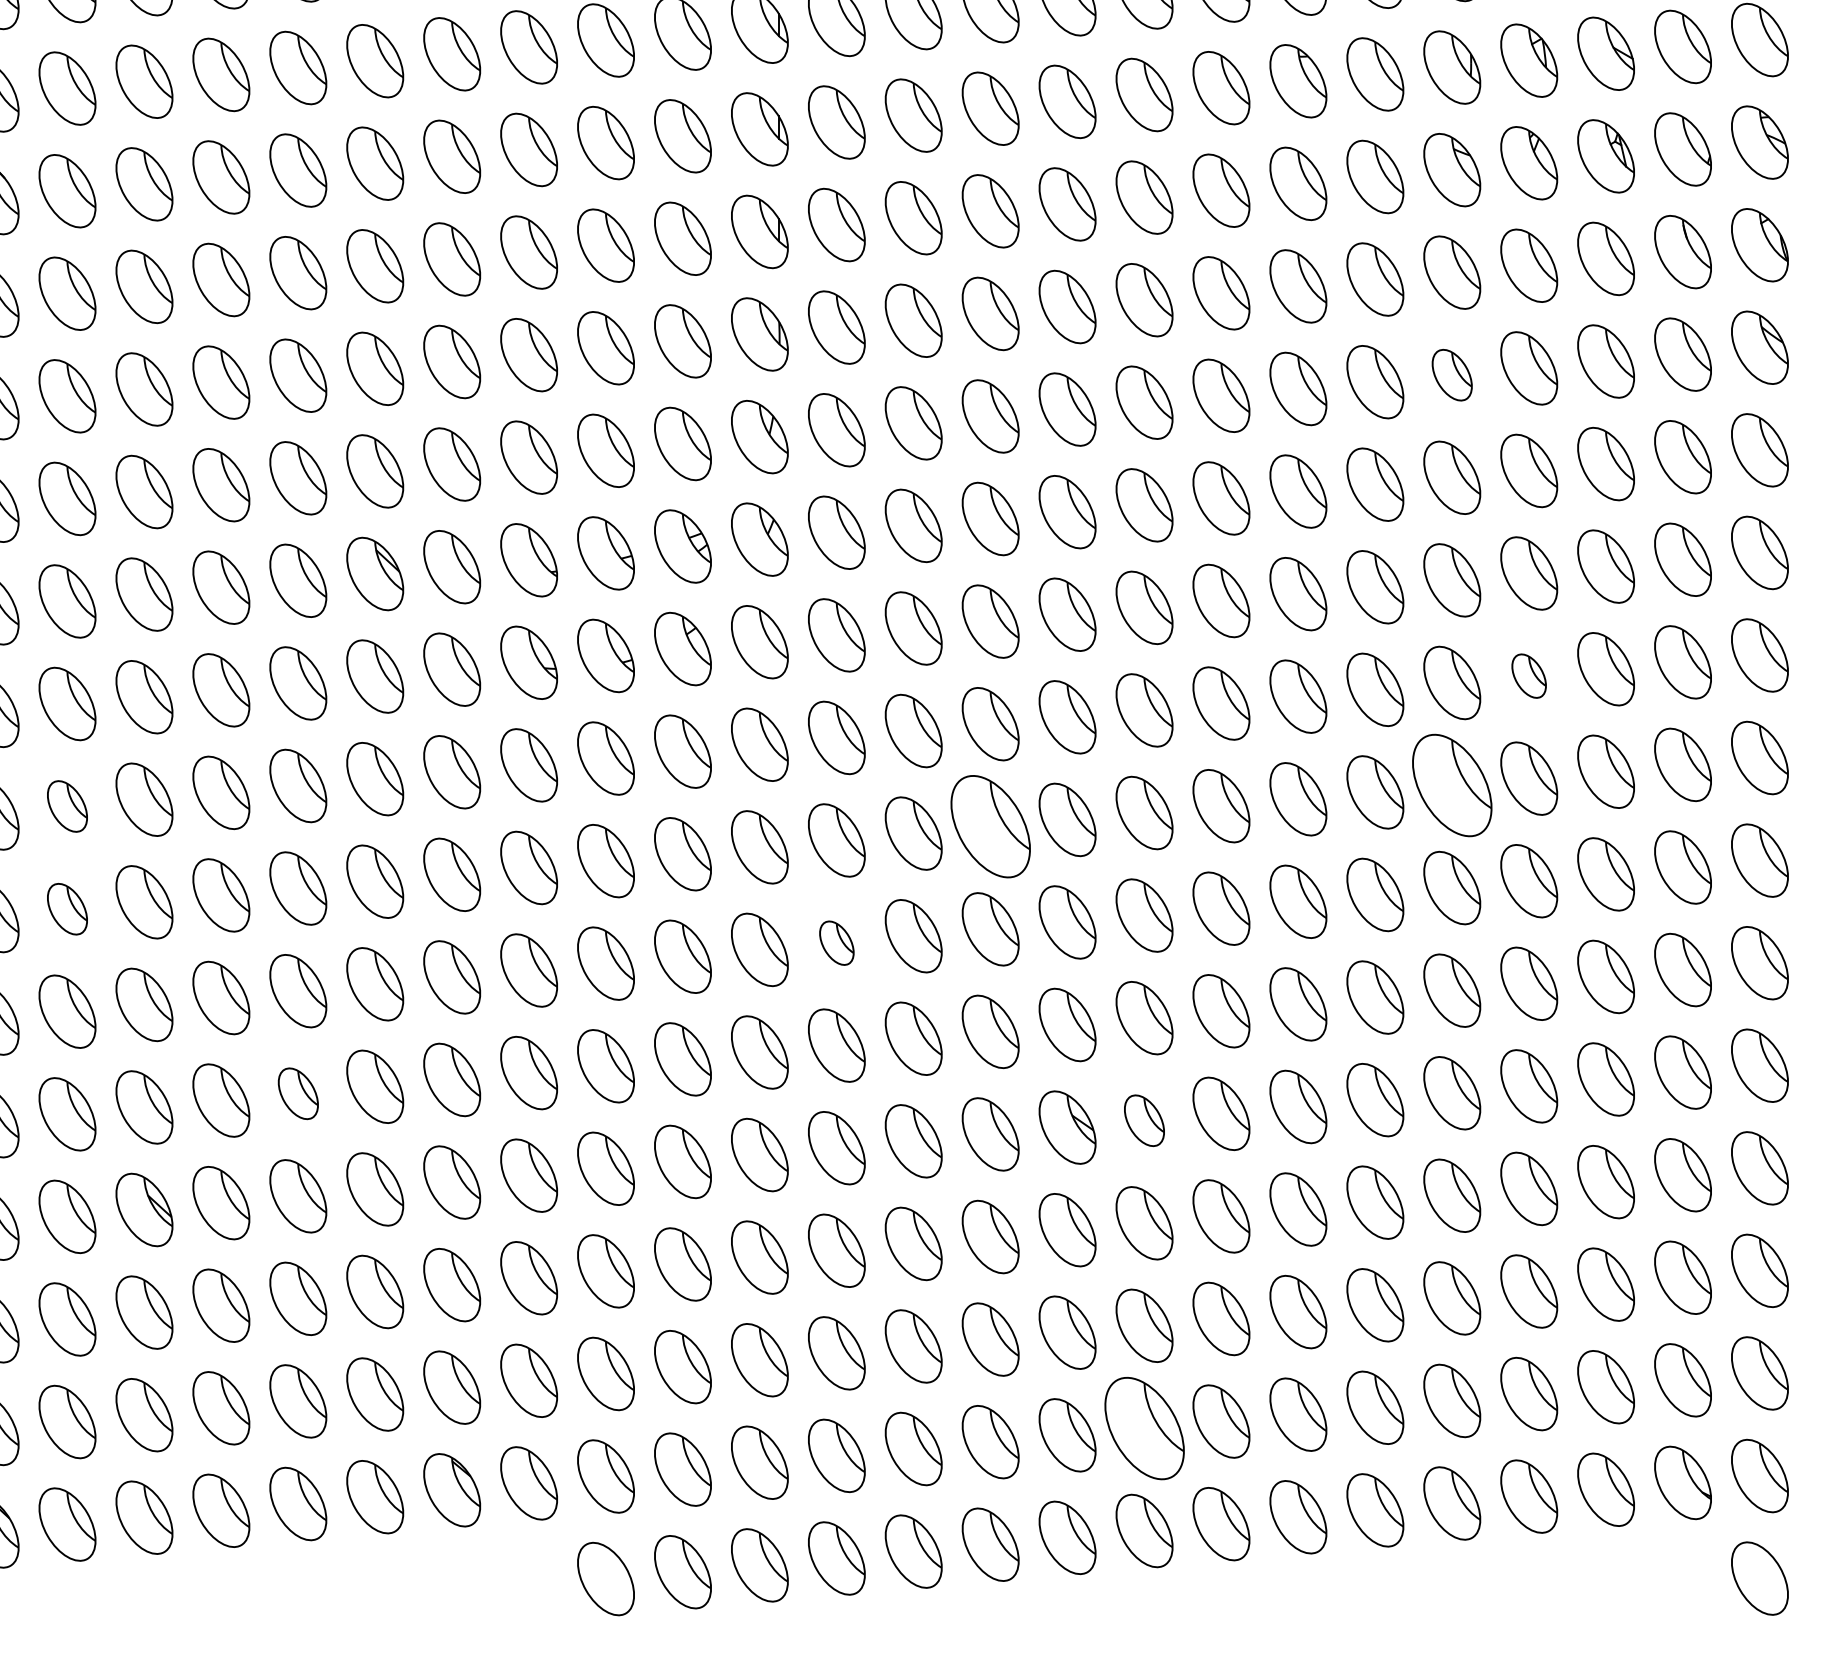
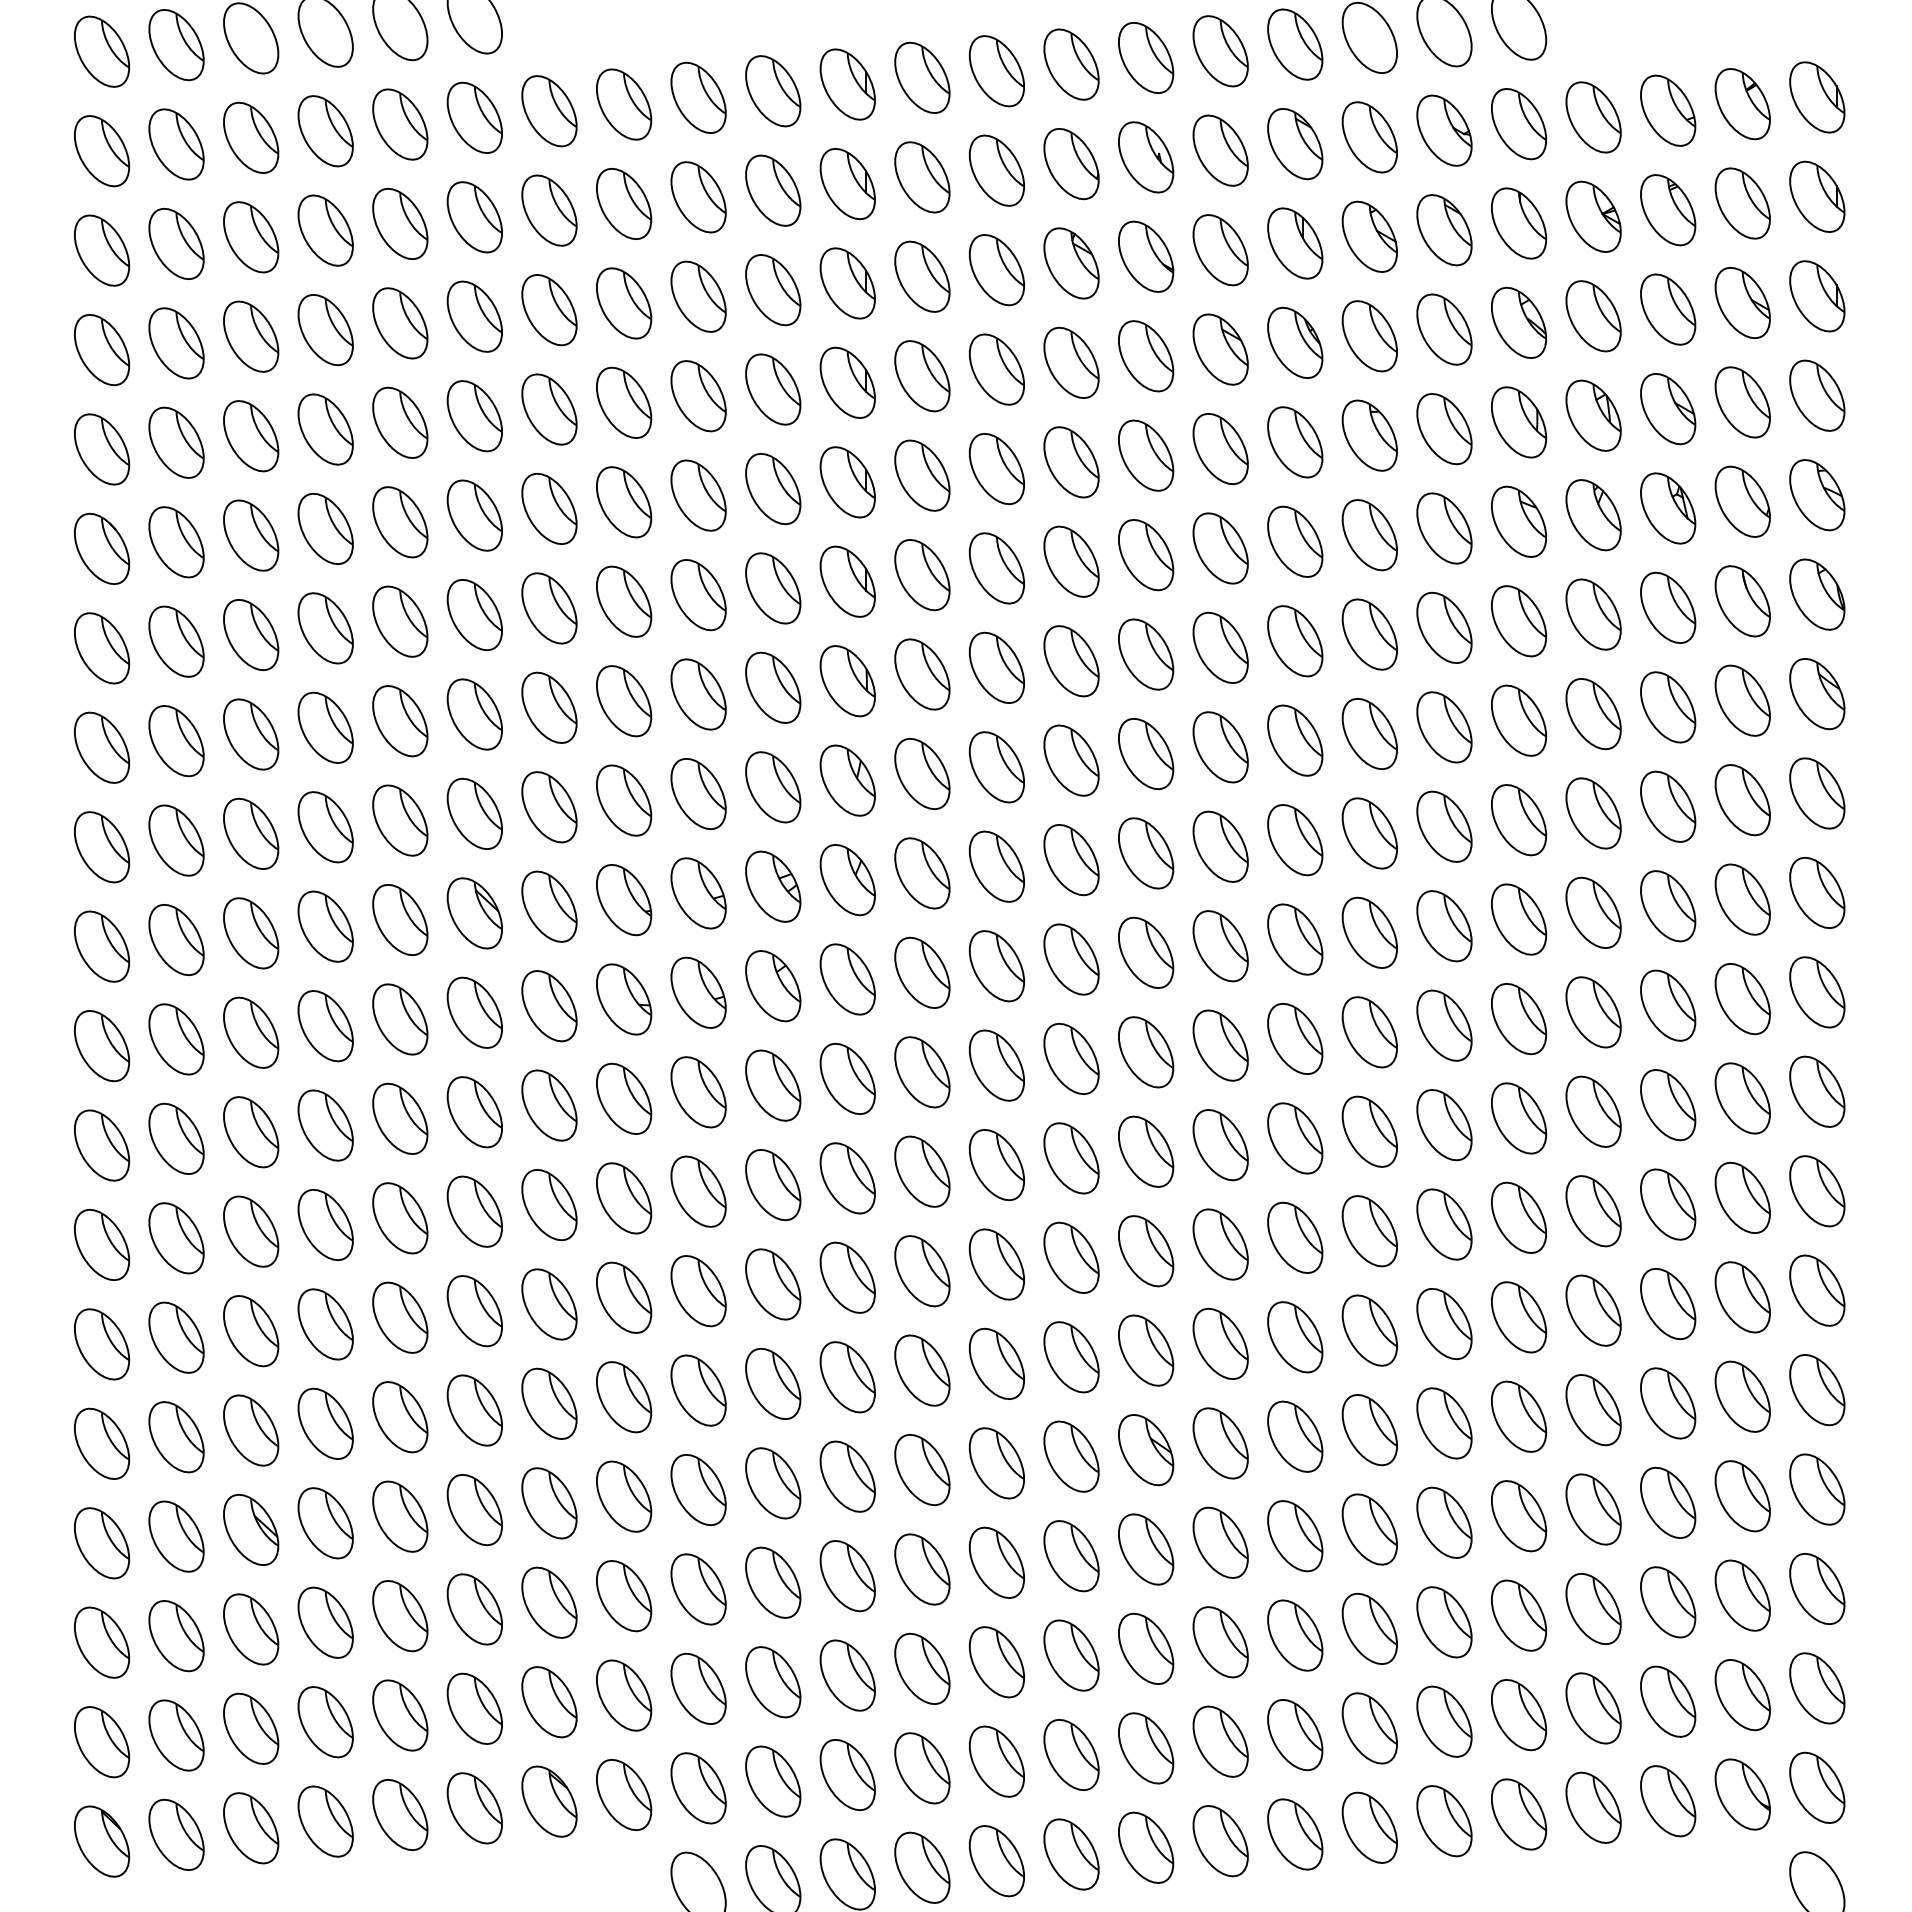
part: (1451, 375) -> (1518, 720), size x1.43
part: (1529, 676) -> (1593, 1012), size x1.67
part: (1451, 785) -> (1518, 1118), size x0.71
part: (67, 806) -> (176, 1138), size x1.43
part: (990, 826) -> (1071, 1158), size x0.71
part: (67, 909) -> (176, 1238), size x1.43
part: (836, 943) -> (922, 1271), size x1.67
part: (298, 1093) -> (400, 1417), size x1.43
part: (1144, 1120) -> (1220, 1443), size x1.43
part: (1144, 1428) -> (1220, 1741), size x0.71

